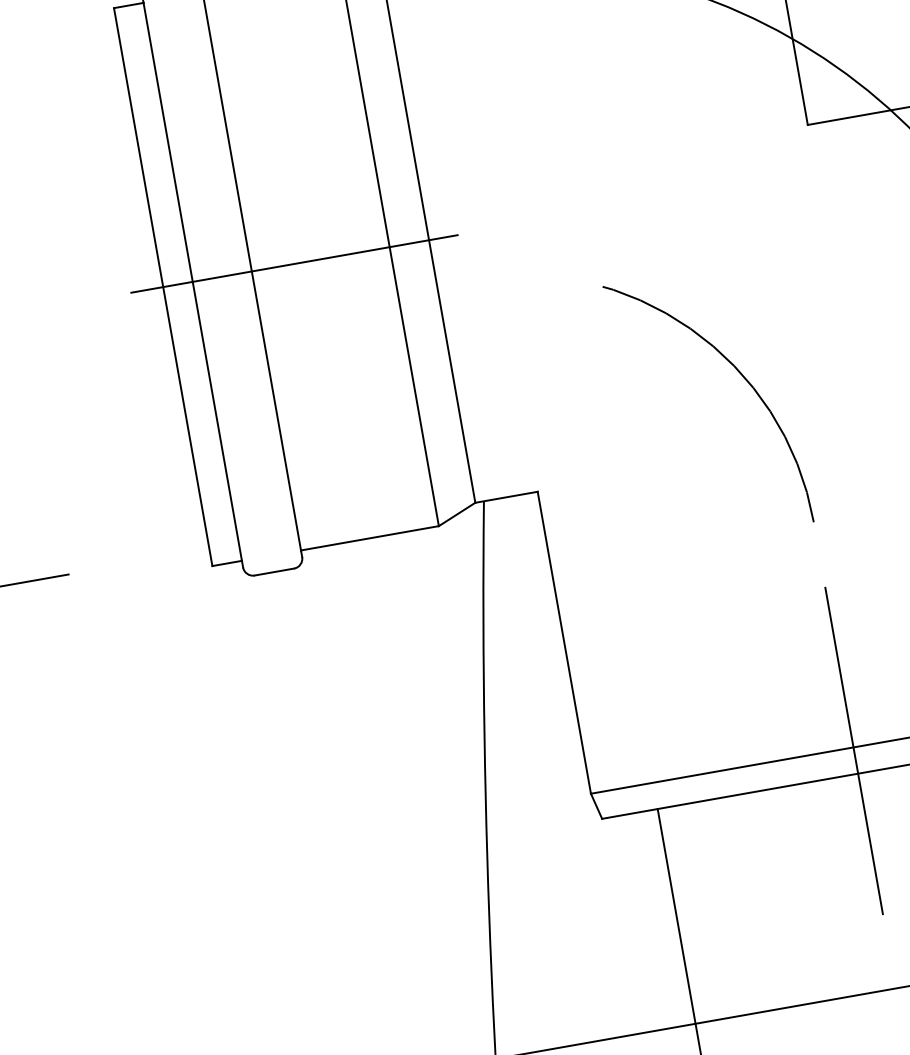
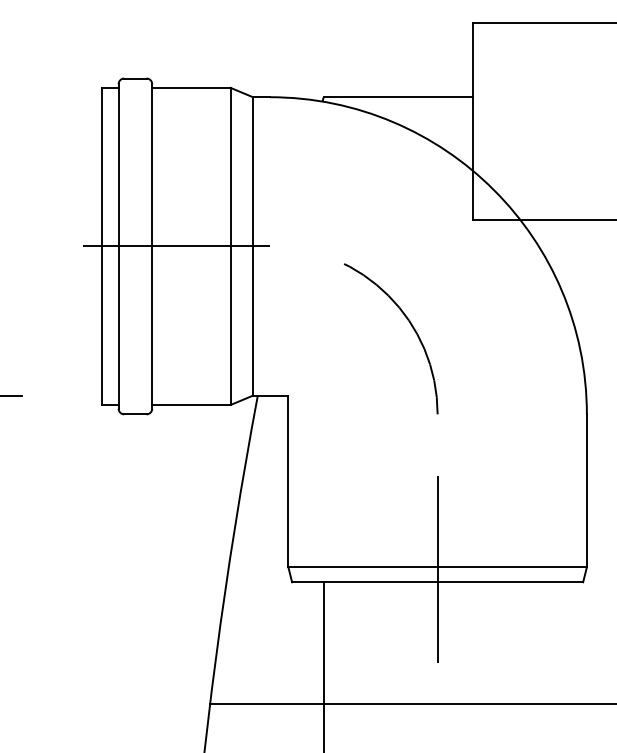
arc: (738, 374) -> (410, 325), moved

